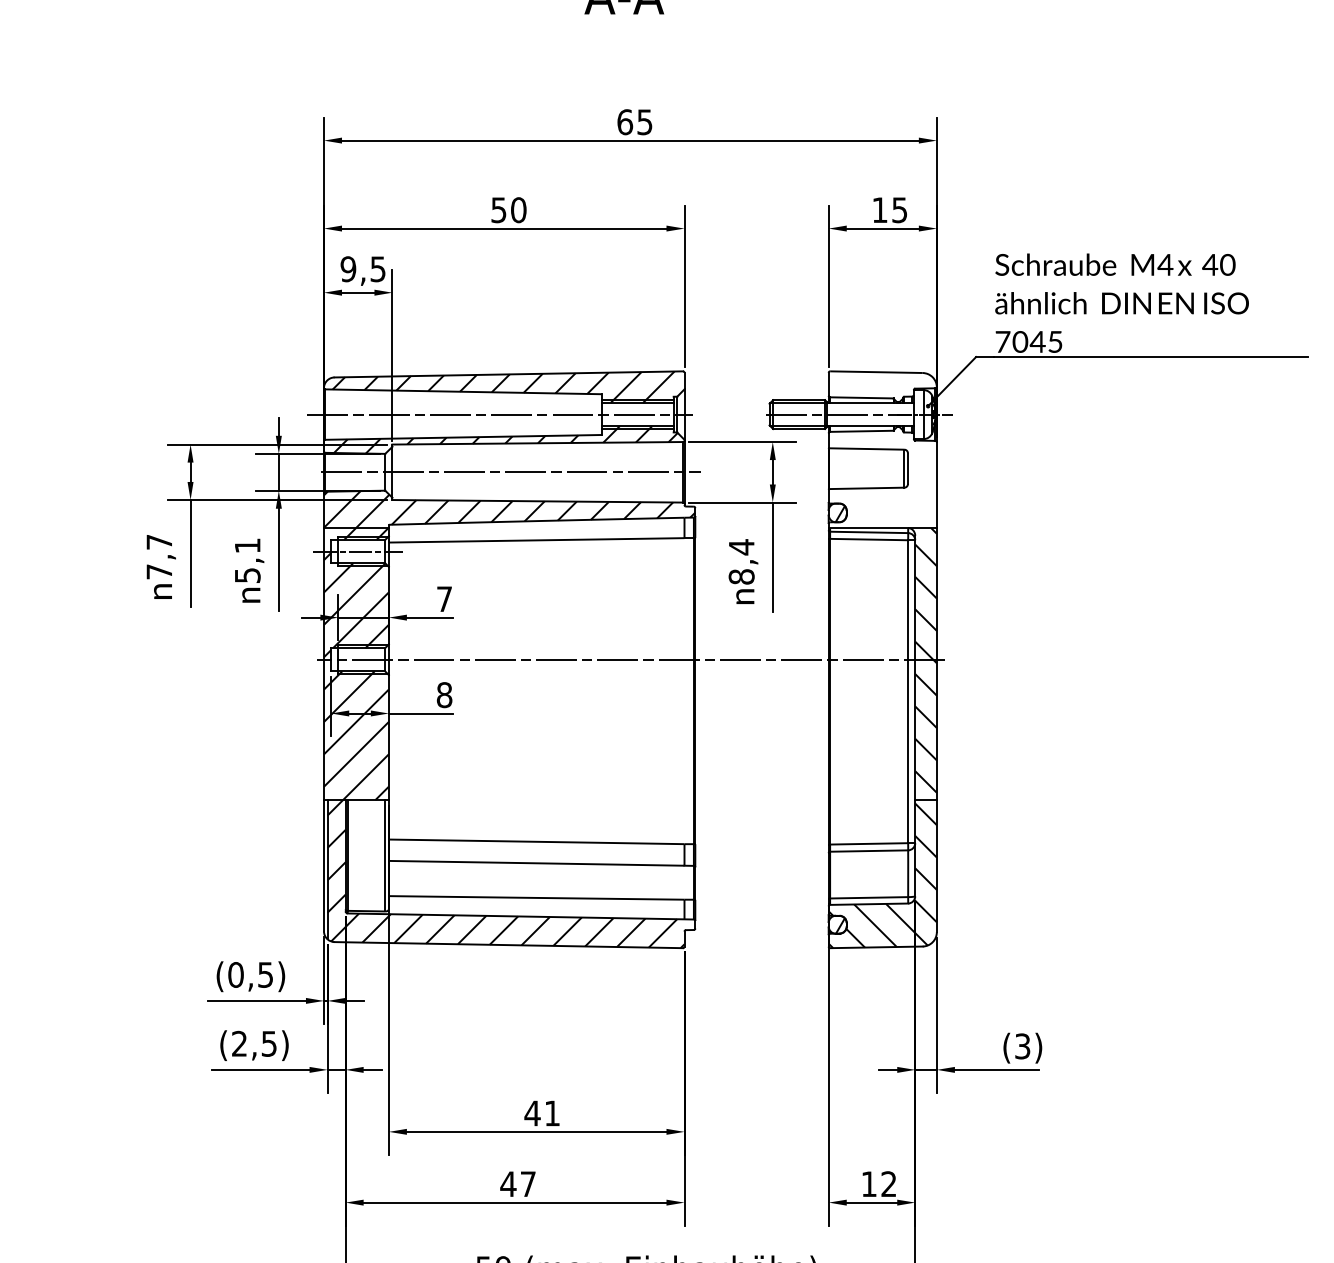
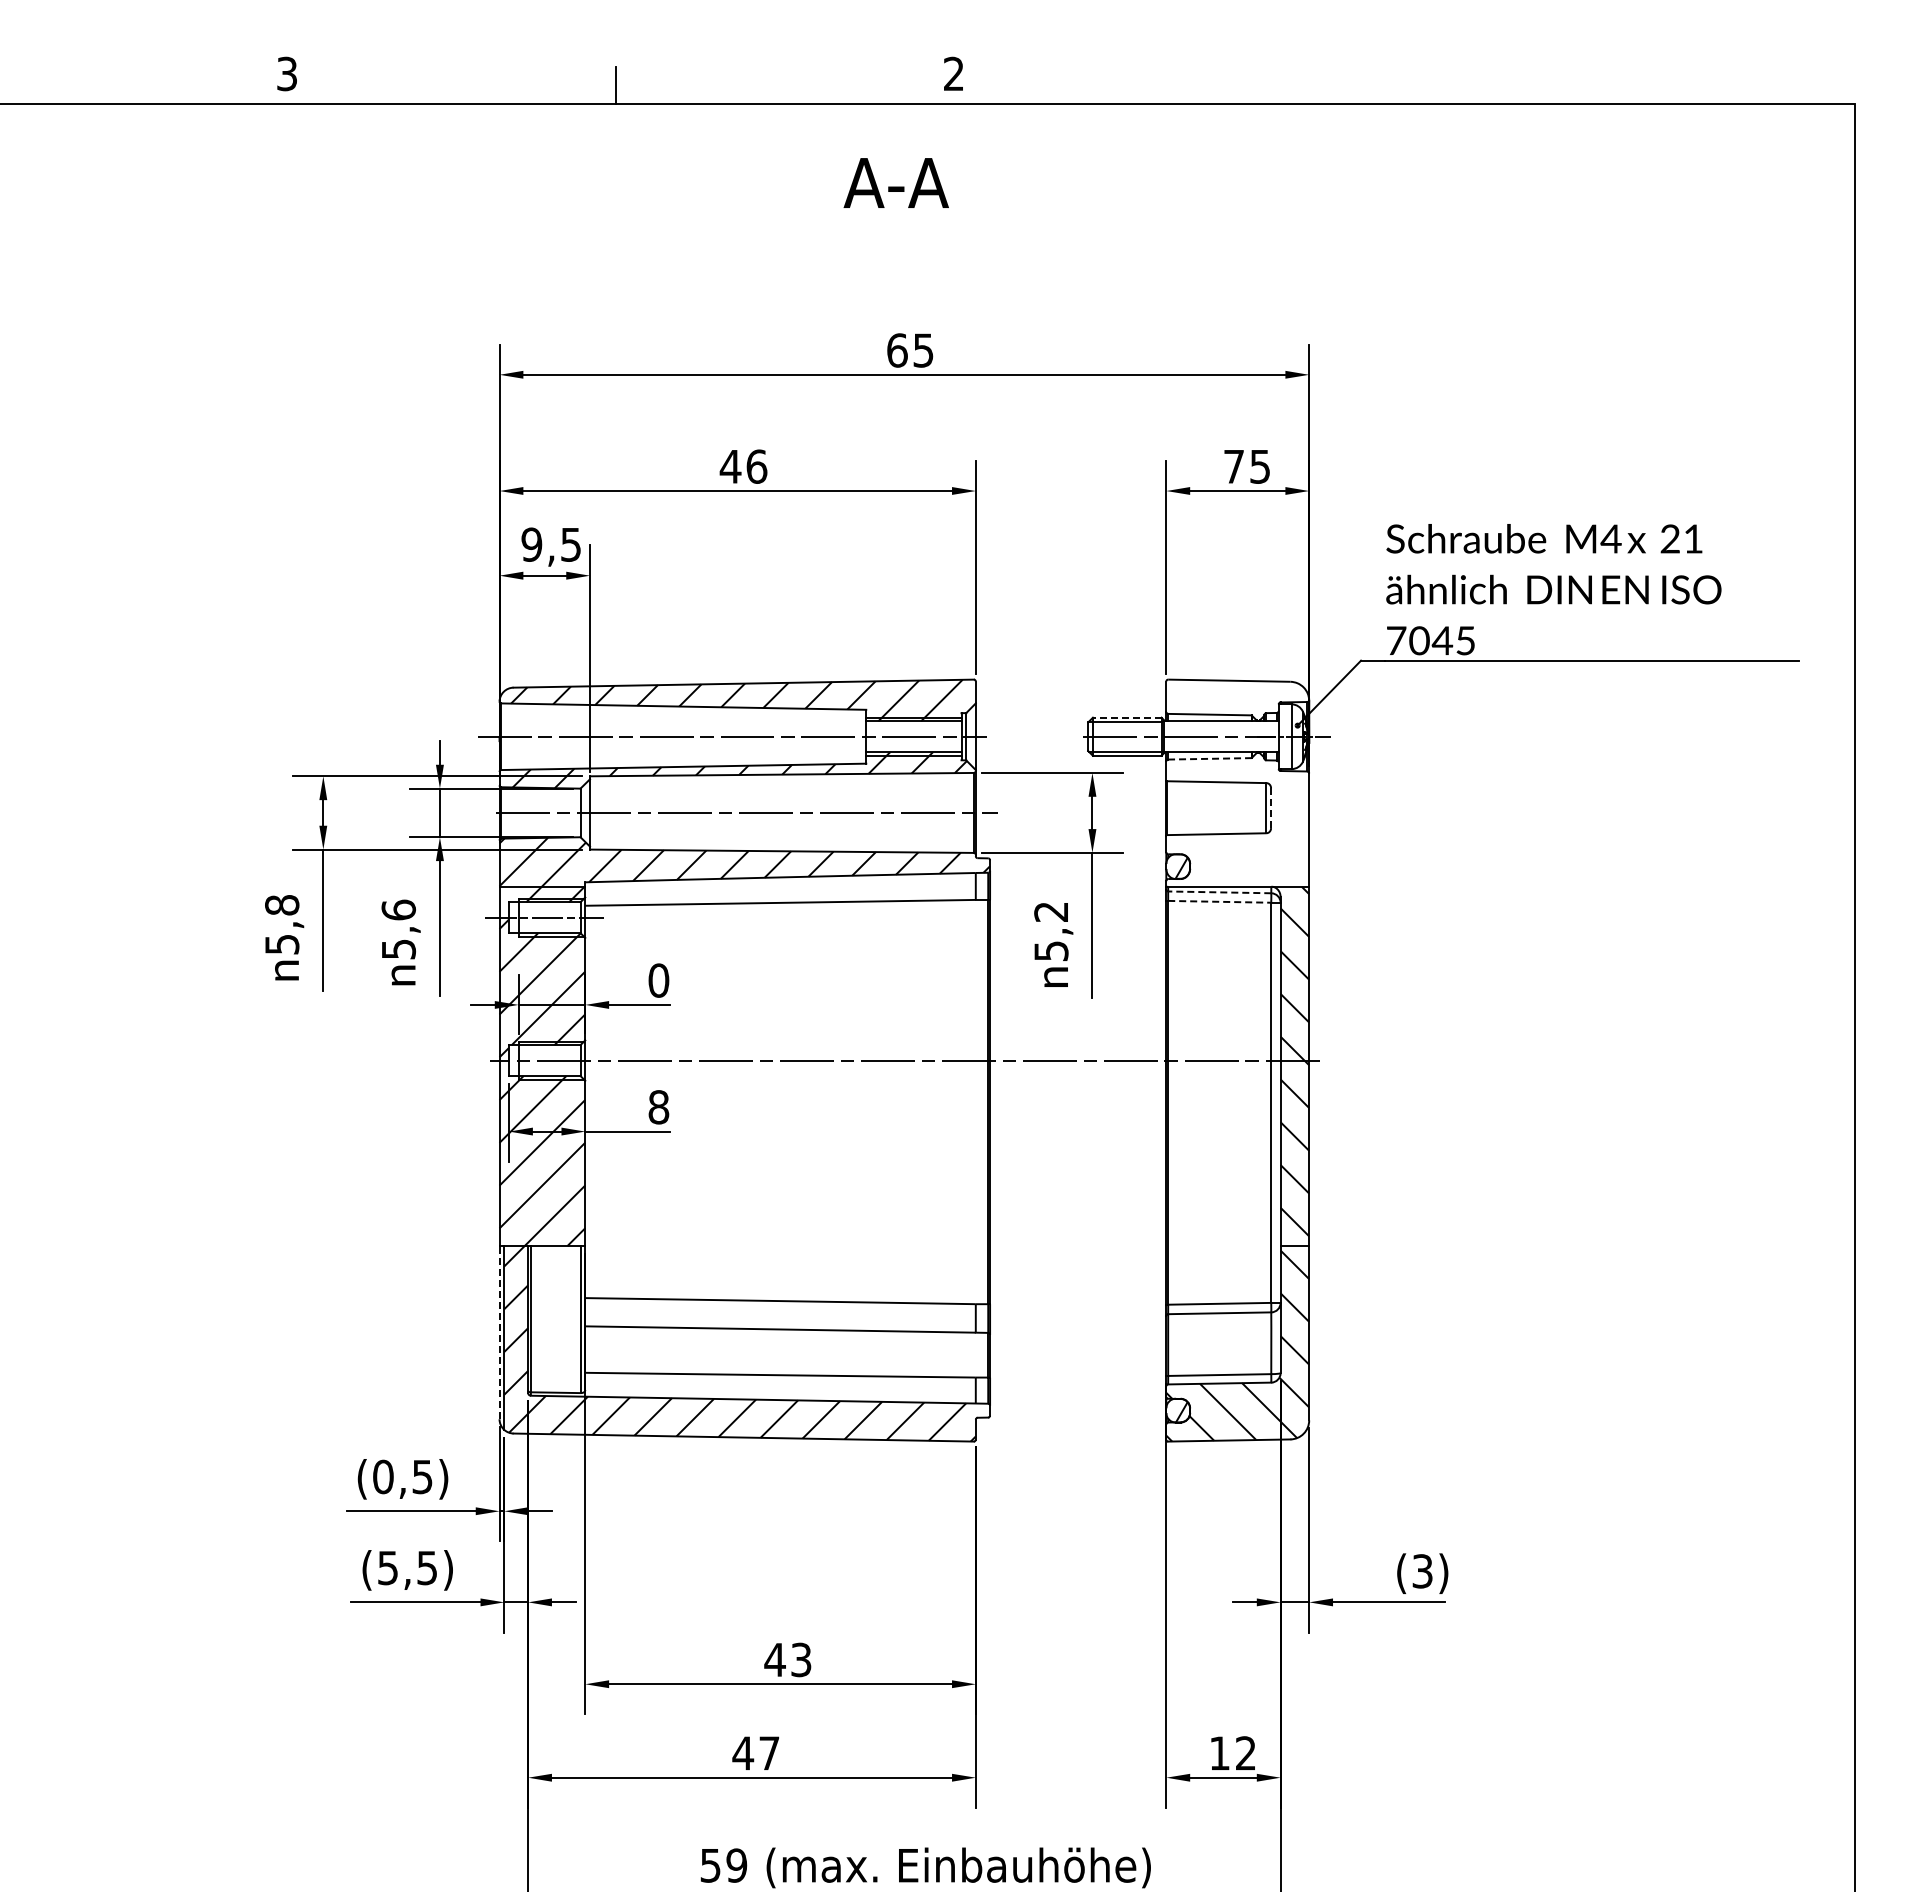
text: (508, 210) -> (743, 466), 50 -> 46
text: (879, 210) -> (1233, 466), 15 -> 75
text: (1218, 264) -> (1681, 538), 40 -> 21
line: (798, 400) -> (1126, 717), solid -> dashed
line: (862, 431) -> (1210, 758), solid -> dashed
line: (908, 468) -> (1271, 808), solid -> dashed
line: (868, 532) -> (1219, 892), solid -> dashed
line: (868, 539) -> (1219, 901), solid -> dashed
text: (247, 545) -> (398, 909), 5,1 -> 5,6
text: (159, 556) -> (282, 924), 7,7 -> 5,8
text: (741, 562) -> (1051, 931), 8,4 -> 5,2
text: (444, 599) -> (658, 980), 7 -> 0
line: (323, 865) -> (499, 1332), solid -> dashed
text: (239, 1043) -> (387, 1567), (2,5) -> (5,5)
text: (552, 1113) -> (801, 1659), 41 -> 43

